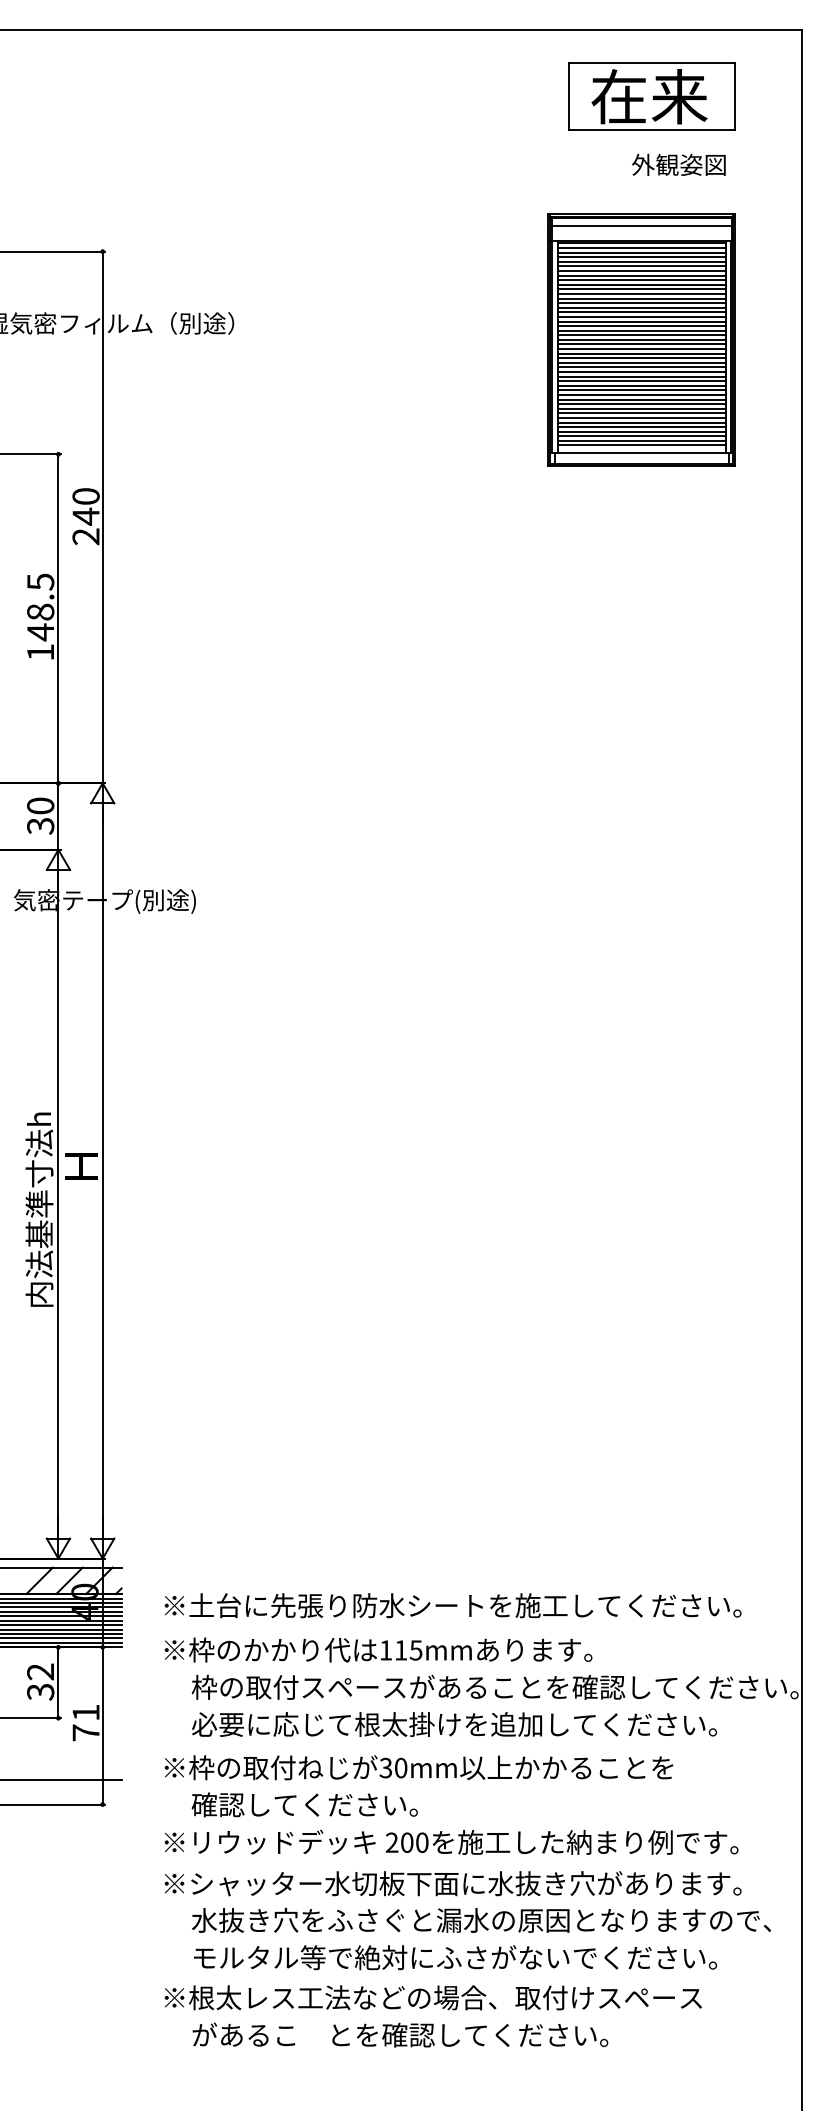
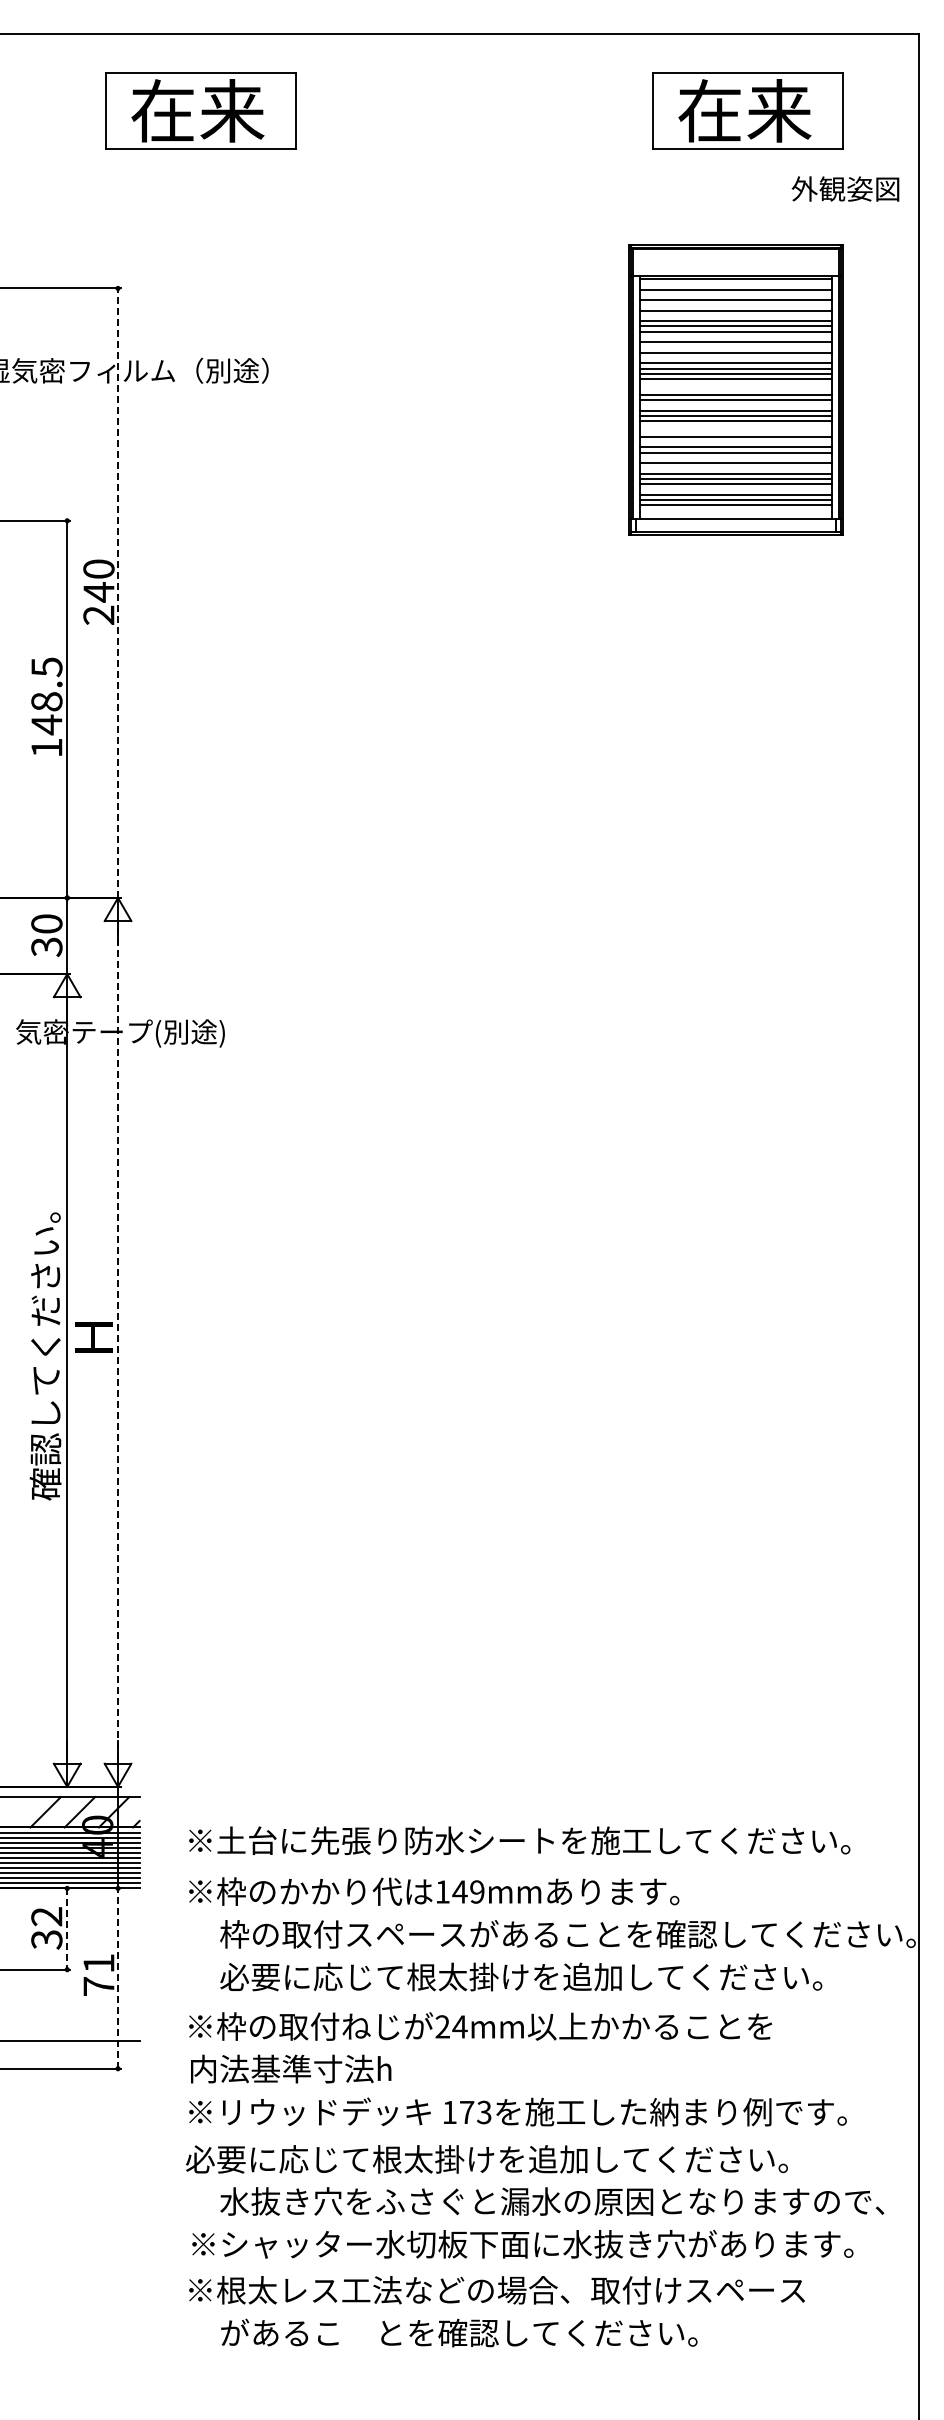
part: (174, 96) -> (200, 110), added
text: (678, 164) -> (845, 188), moved
line: (641, 226) -> (735, 259), removed
line: (641, 248) -> (735, 284), removed
line: (641, 256) -> (735, 294), removed
line: (641, 266) -> (735, 305), removed
line: (641, 275) -> (735, 315), removed
line: (641, 294) -> (735, 337), removed
line: (641, 303) -> (735, 347), removed
line: (641, 312) -> (735, 358), removed
line: (641, 335) -> (735, 384), removed
line: (641, 339) -> (735, 389), removed
line: (641, 353) -> (735, 405), removed
line: (641, 372) -> (735, 426), removed
line: (641, 376) -> (735, 431), removed
line: (641, 386) -> (735, 442), removed
line: (641, 399) -> (735, 458), removed
line: (641, 408) -> (735, 468), removed
line: (641, 427) -> (735, 489), removed
line: (641, 445) -> (735, 510), removed
line: (103, 517) -> (118, 593), solid -> dashed
line: (103, 1171) -> (118, 1342), solid -> dashed
text: (39, 1183) -> (45, 1356), 内法基準寸法h -> 確認してください。
text: (408, 1649) -> (468, 1891), 115mm -> 149mm
line: (58, 1683) -> (67, 1929), solid -> dashed
line: (103, 1725) -> (118, 1978), solid -> dashed
text: (393, 1767) -> (451, 2026), 30mm -> 24mm
text: (292, 1804) -> (335, 2068), 確認してください。 -> 内法基準寸法h
text: (406, 1842) -> (466, 2112), 200 -> 173
text: (452, 1883) -> (518, 2159), ※シャッター水切板下面に水抜き穴があります。 -> 必要に応じて根太掛けを追加してください。
text: (455, 1957) -> (522, 2244), モルタル等で絶対にふさがないでください。 -> ※シャッター水切板下面に水抜き穴があります。

